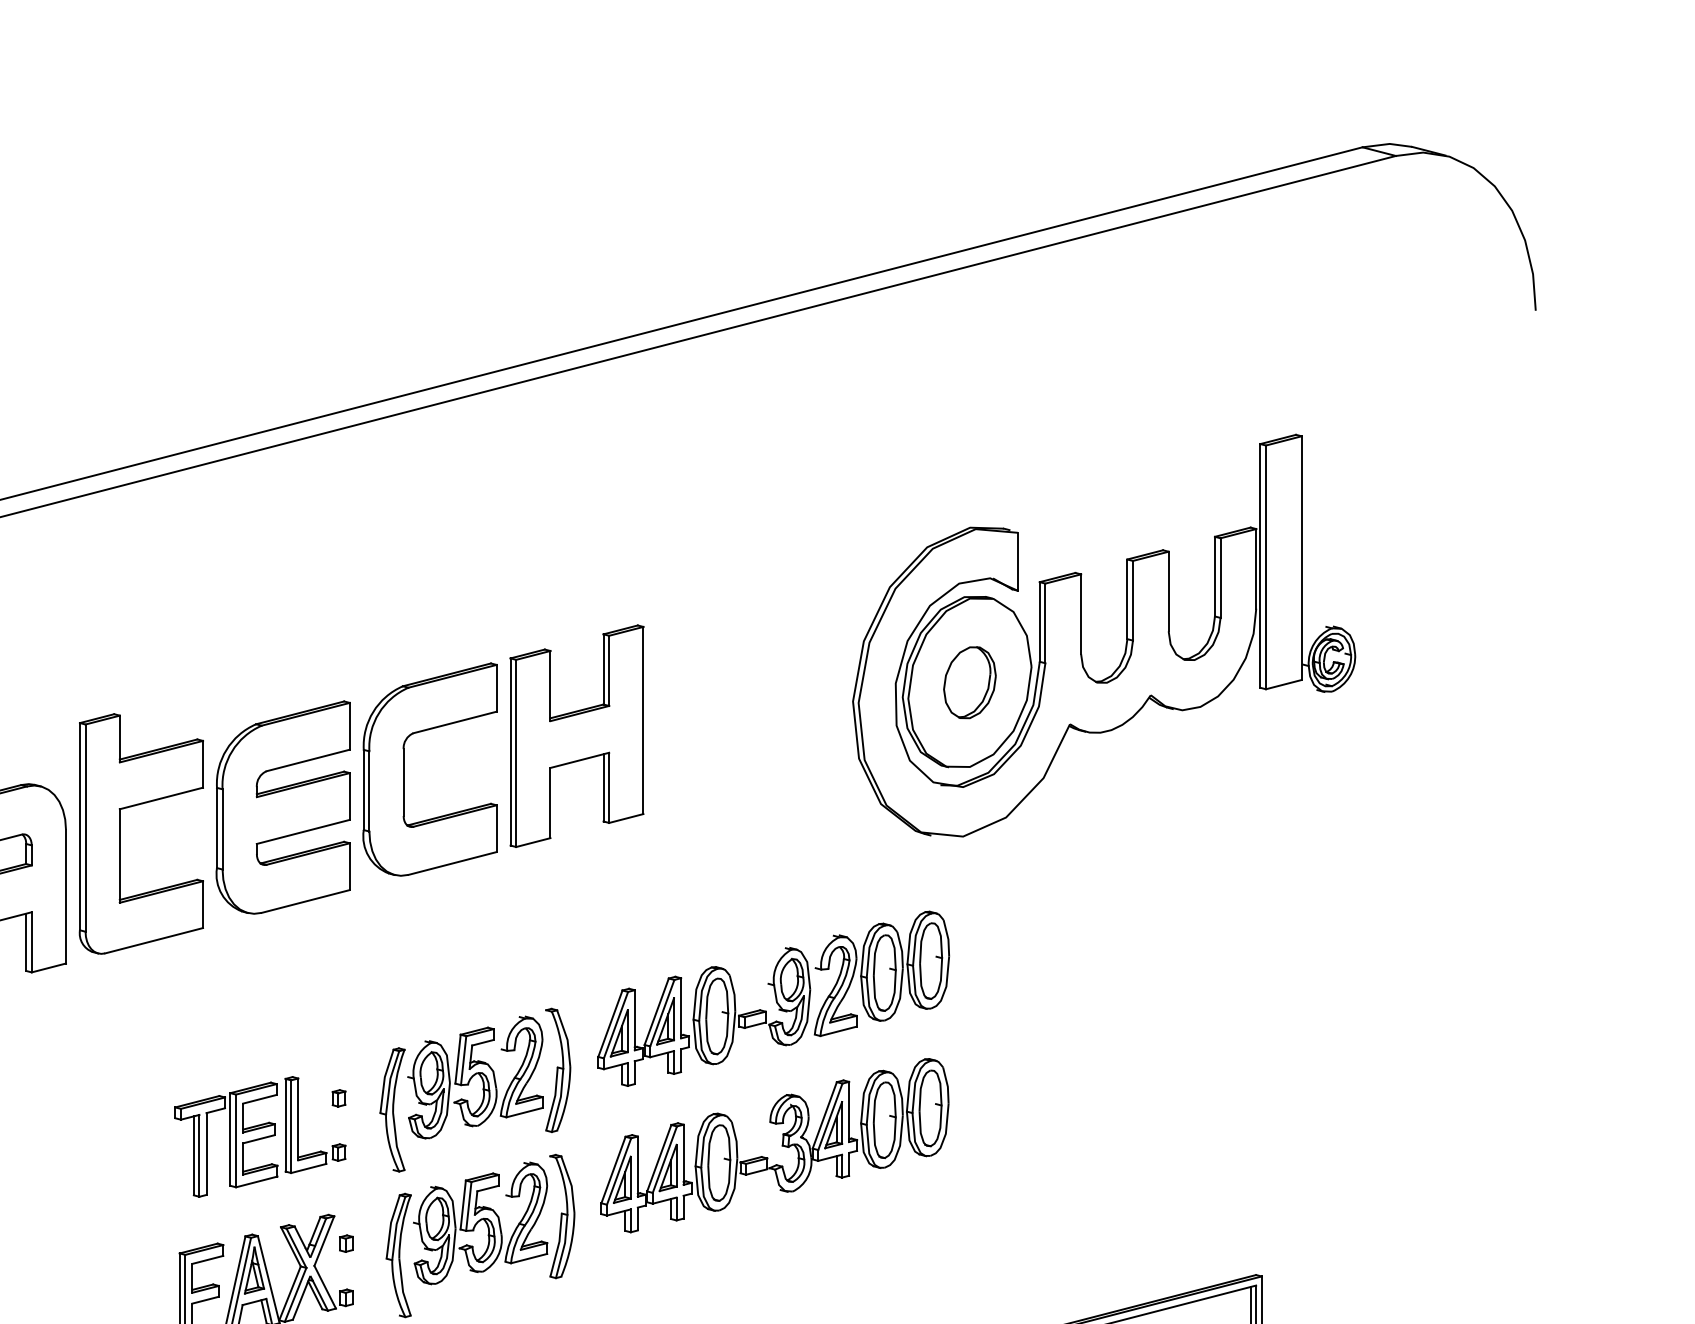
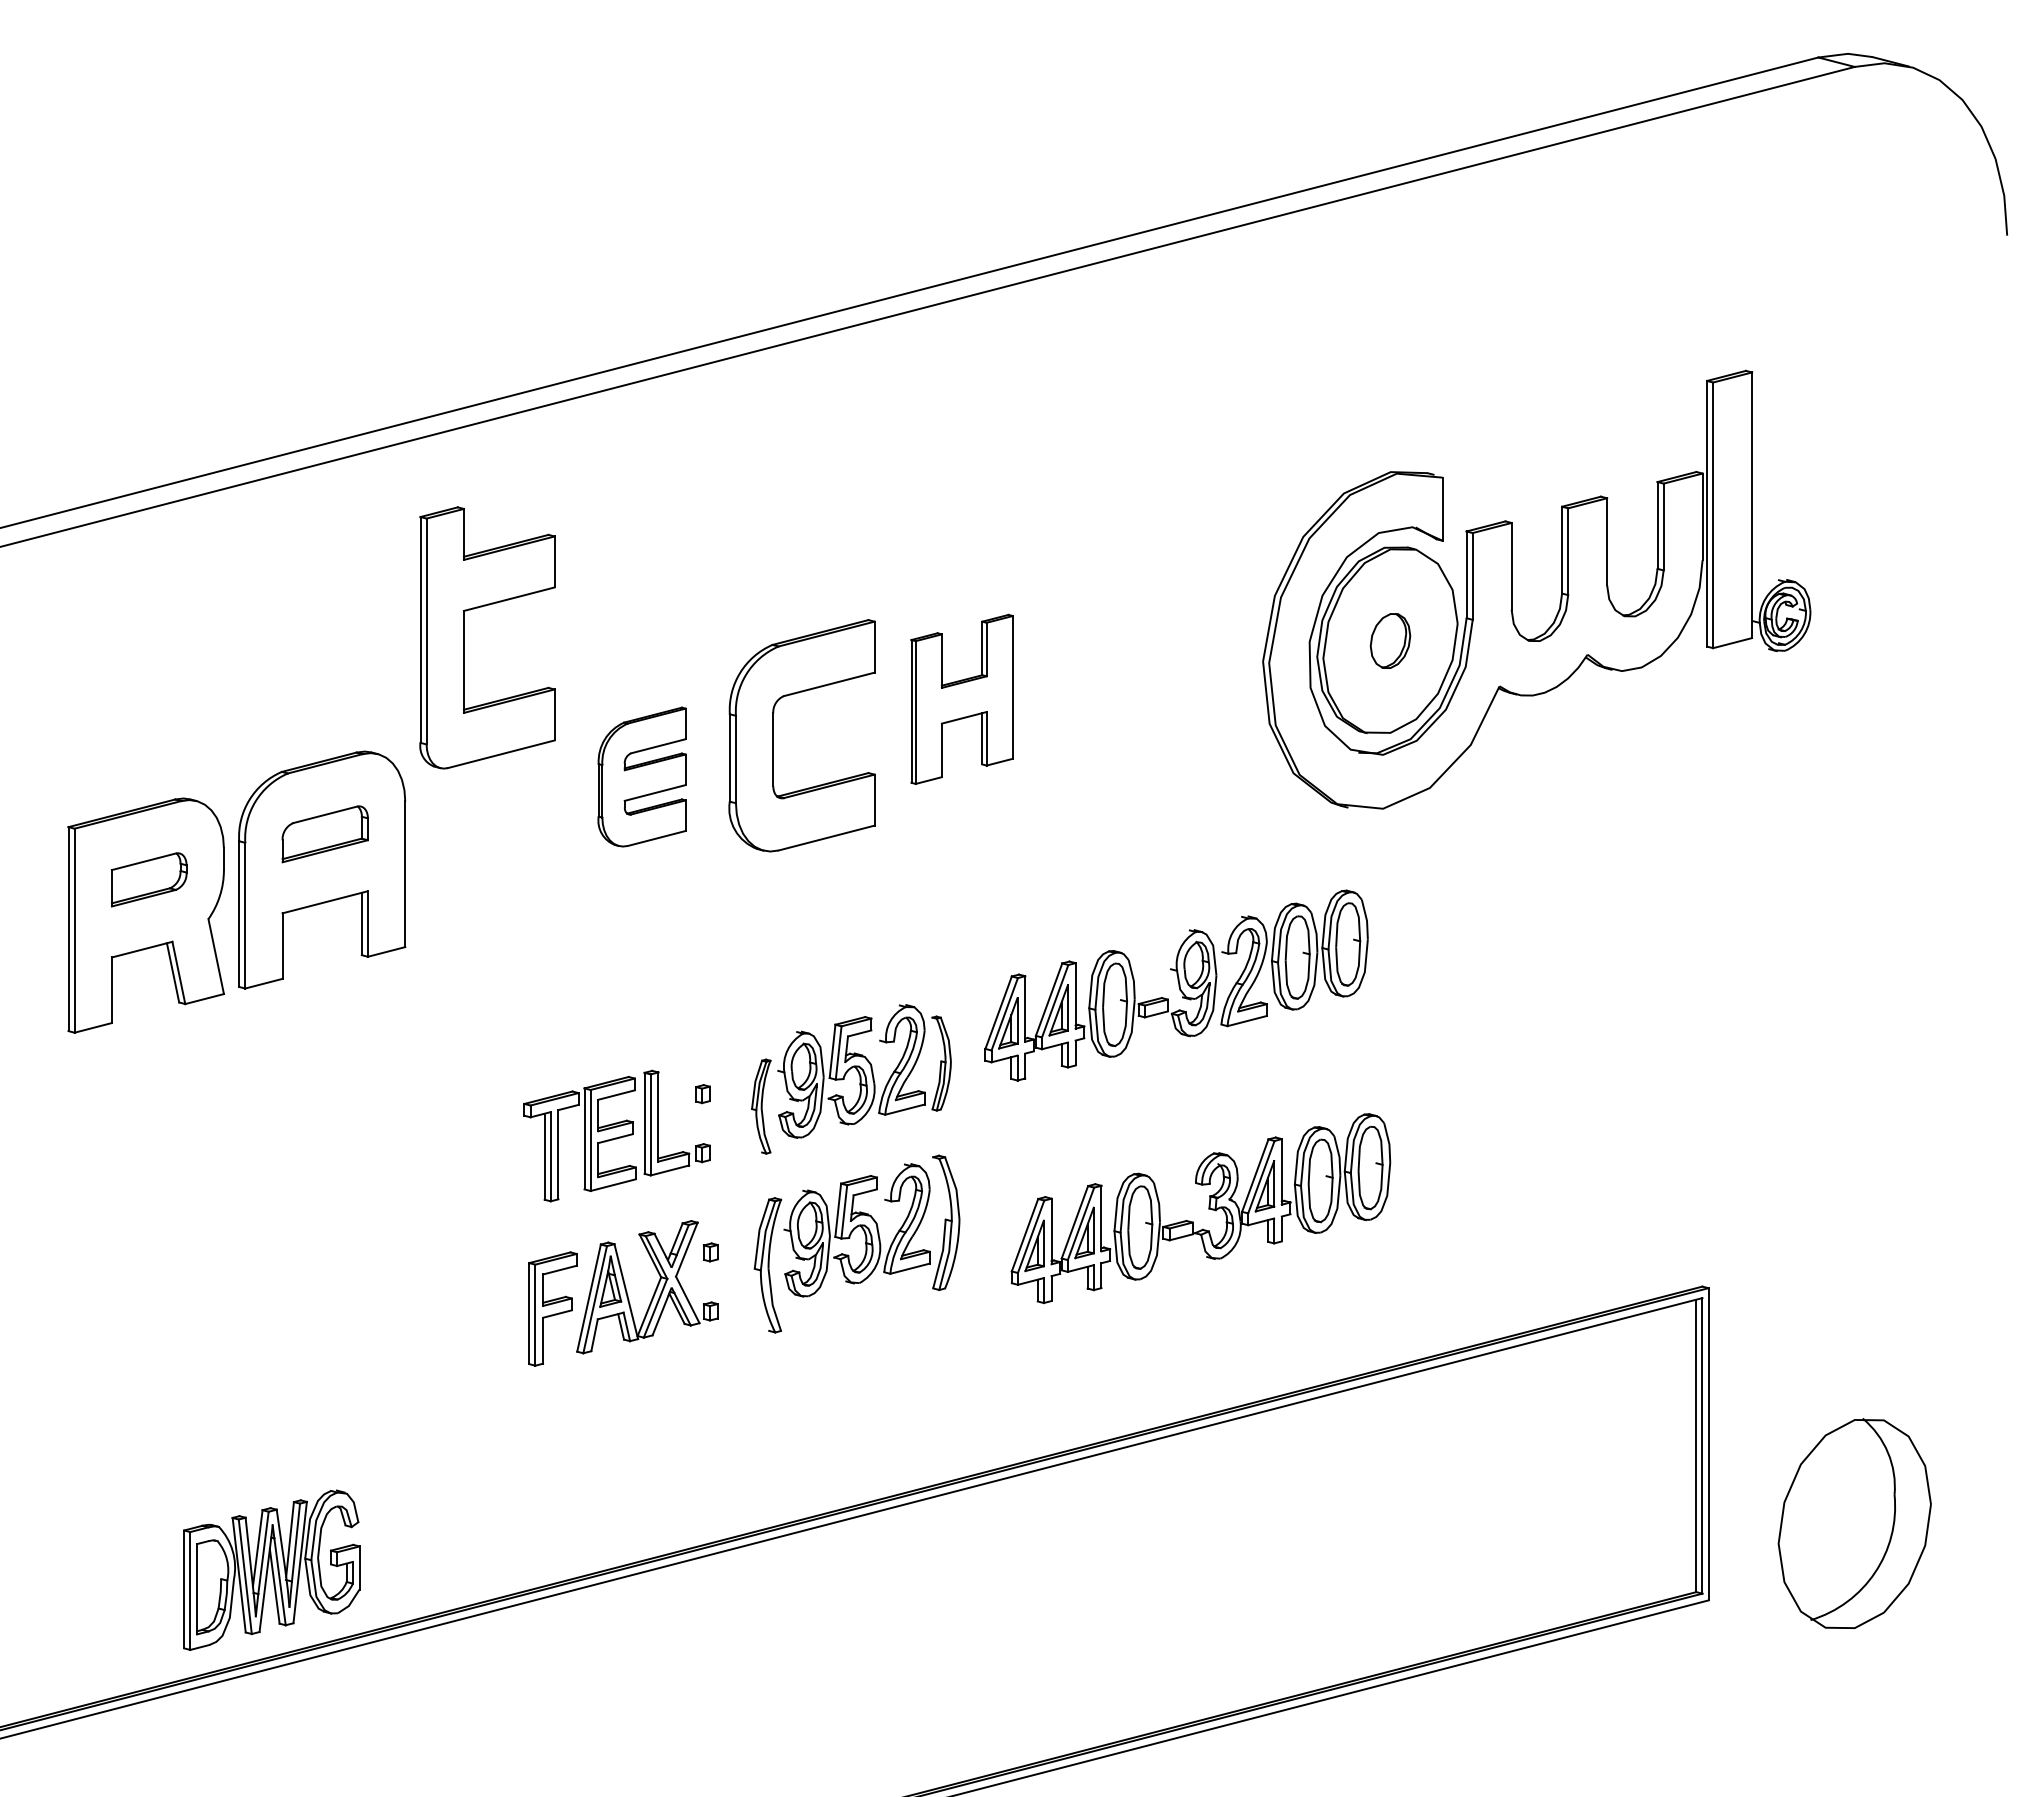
part: (969, 682) -> (1390, 640), size x0.7
part: (576, 736) -> (961, 699), size x0.7
part: (282, 806) -> (641, 776), size x0.6
part: (120, 833) -> (464, 637), moved
part: (557, 1070) -> (941, 1063), size x0.7
part: (392, 1109) -> (761, 1106), size x0.7
part: (781, 1145) -> (1208, 1208), moved

